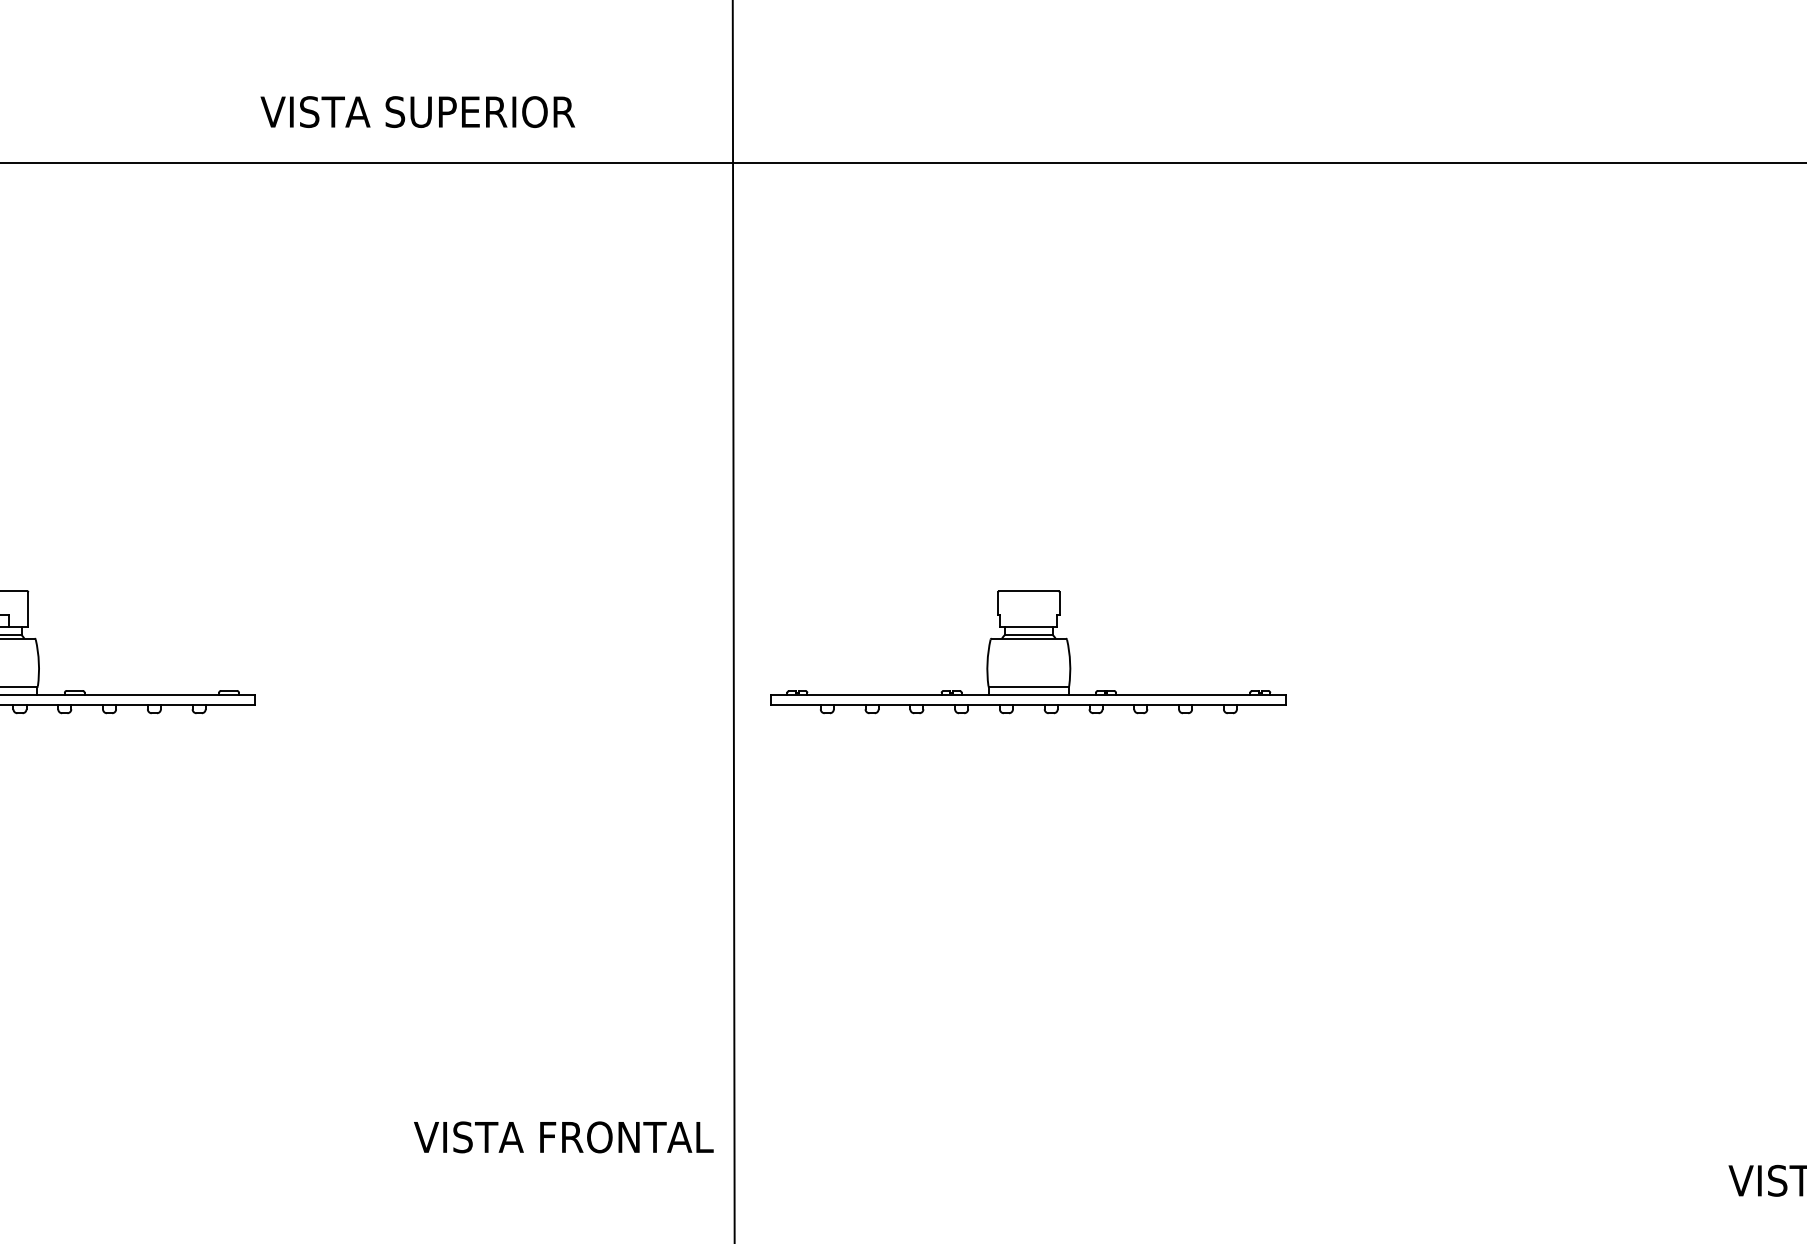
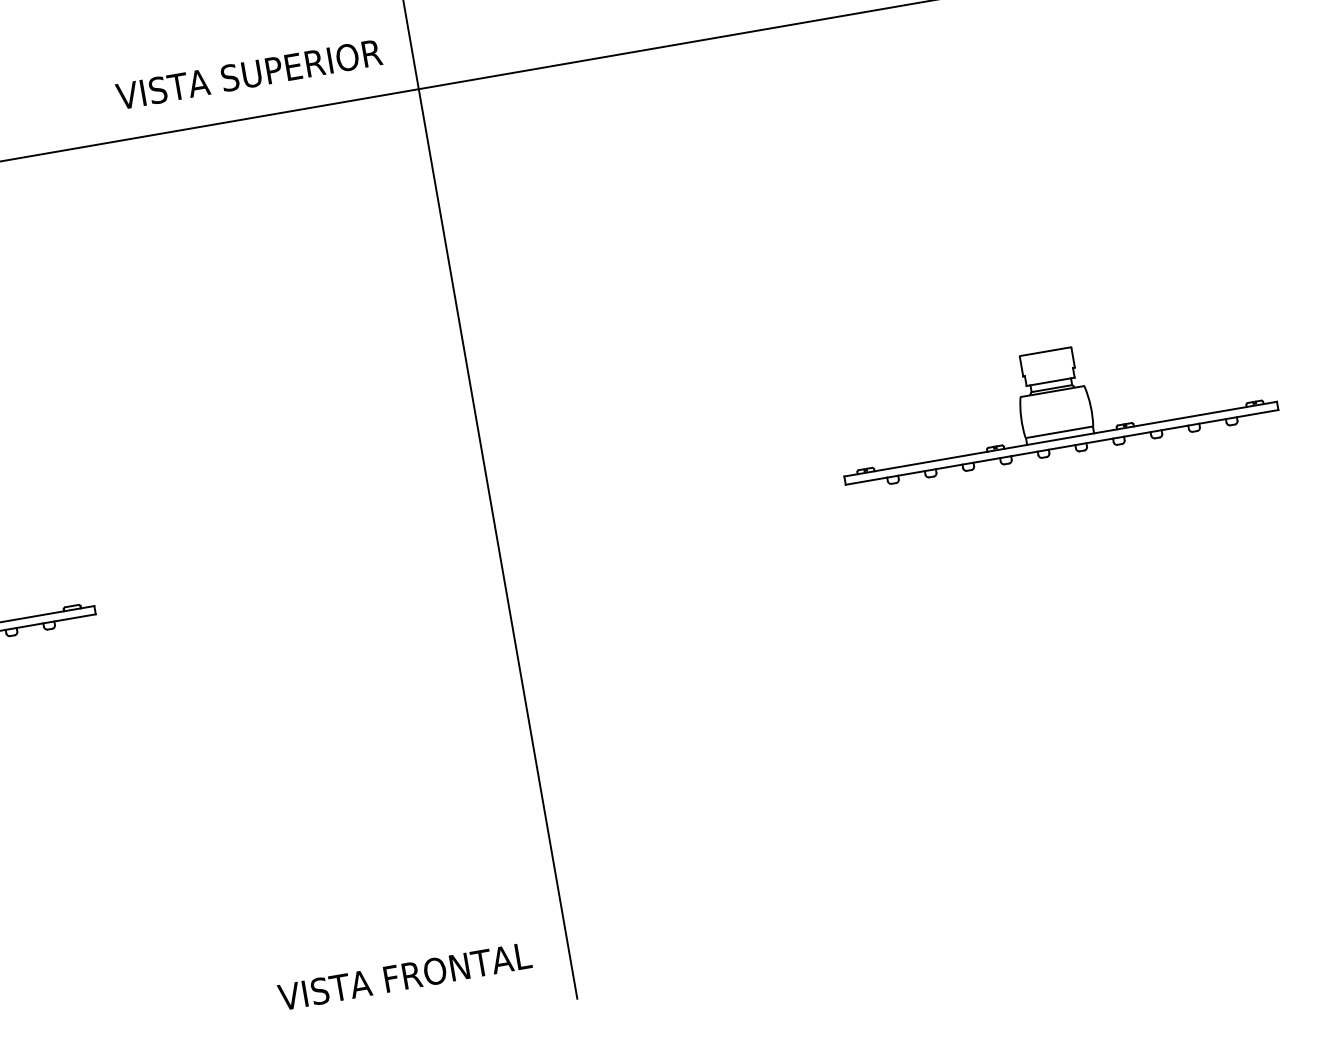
text: (417, 111) -> (248, 74), moved
part: (1028, 652) -> (1054, 403), moved
text: (563, 1137) -> (404, 976), moved

